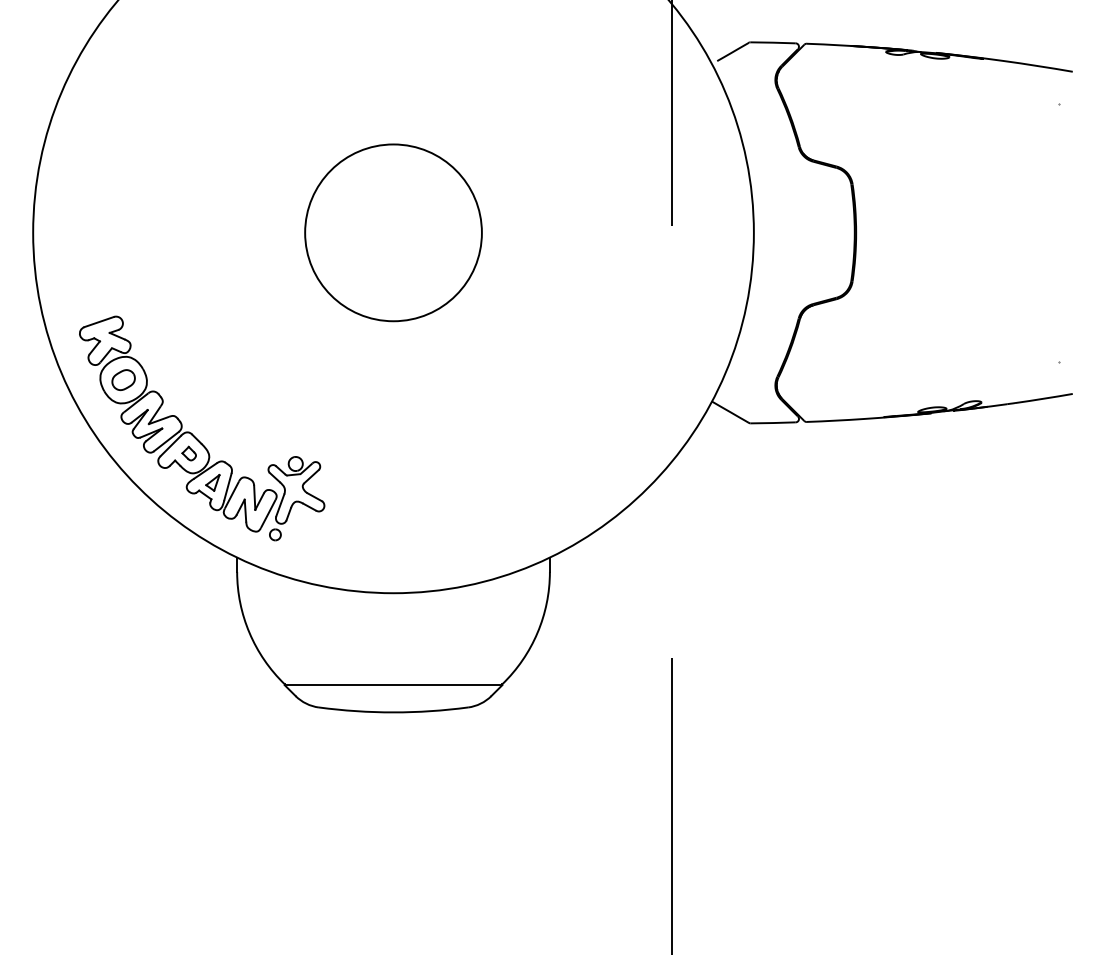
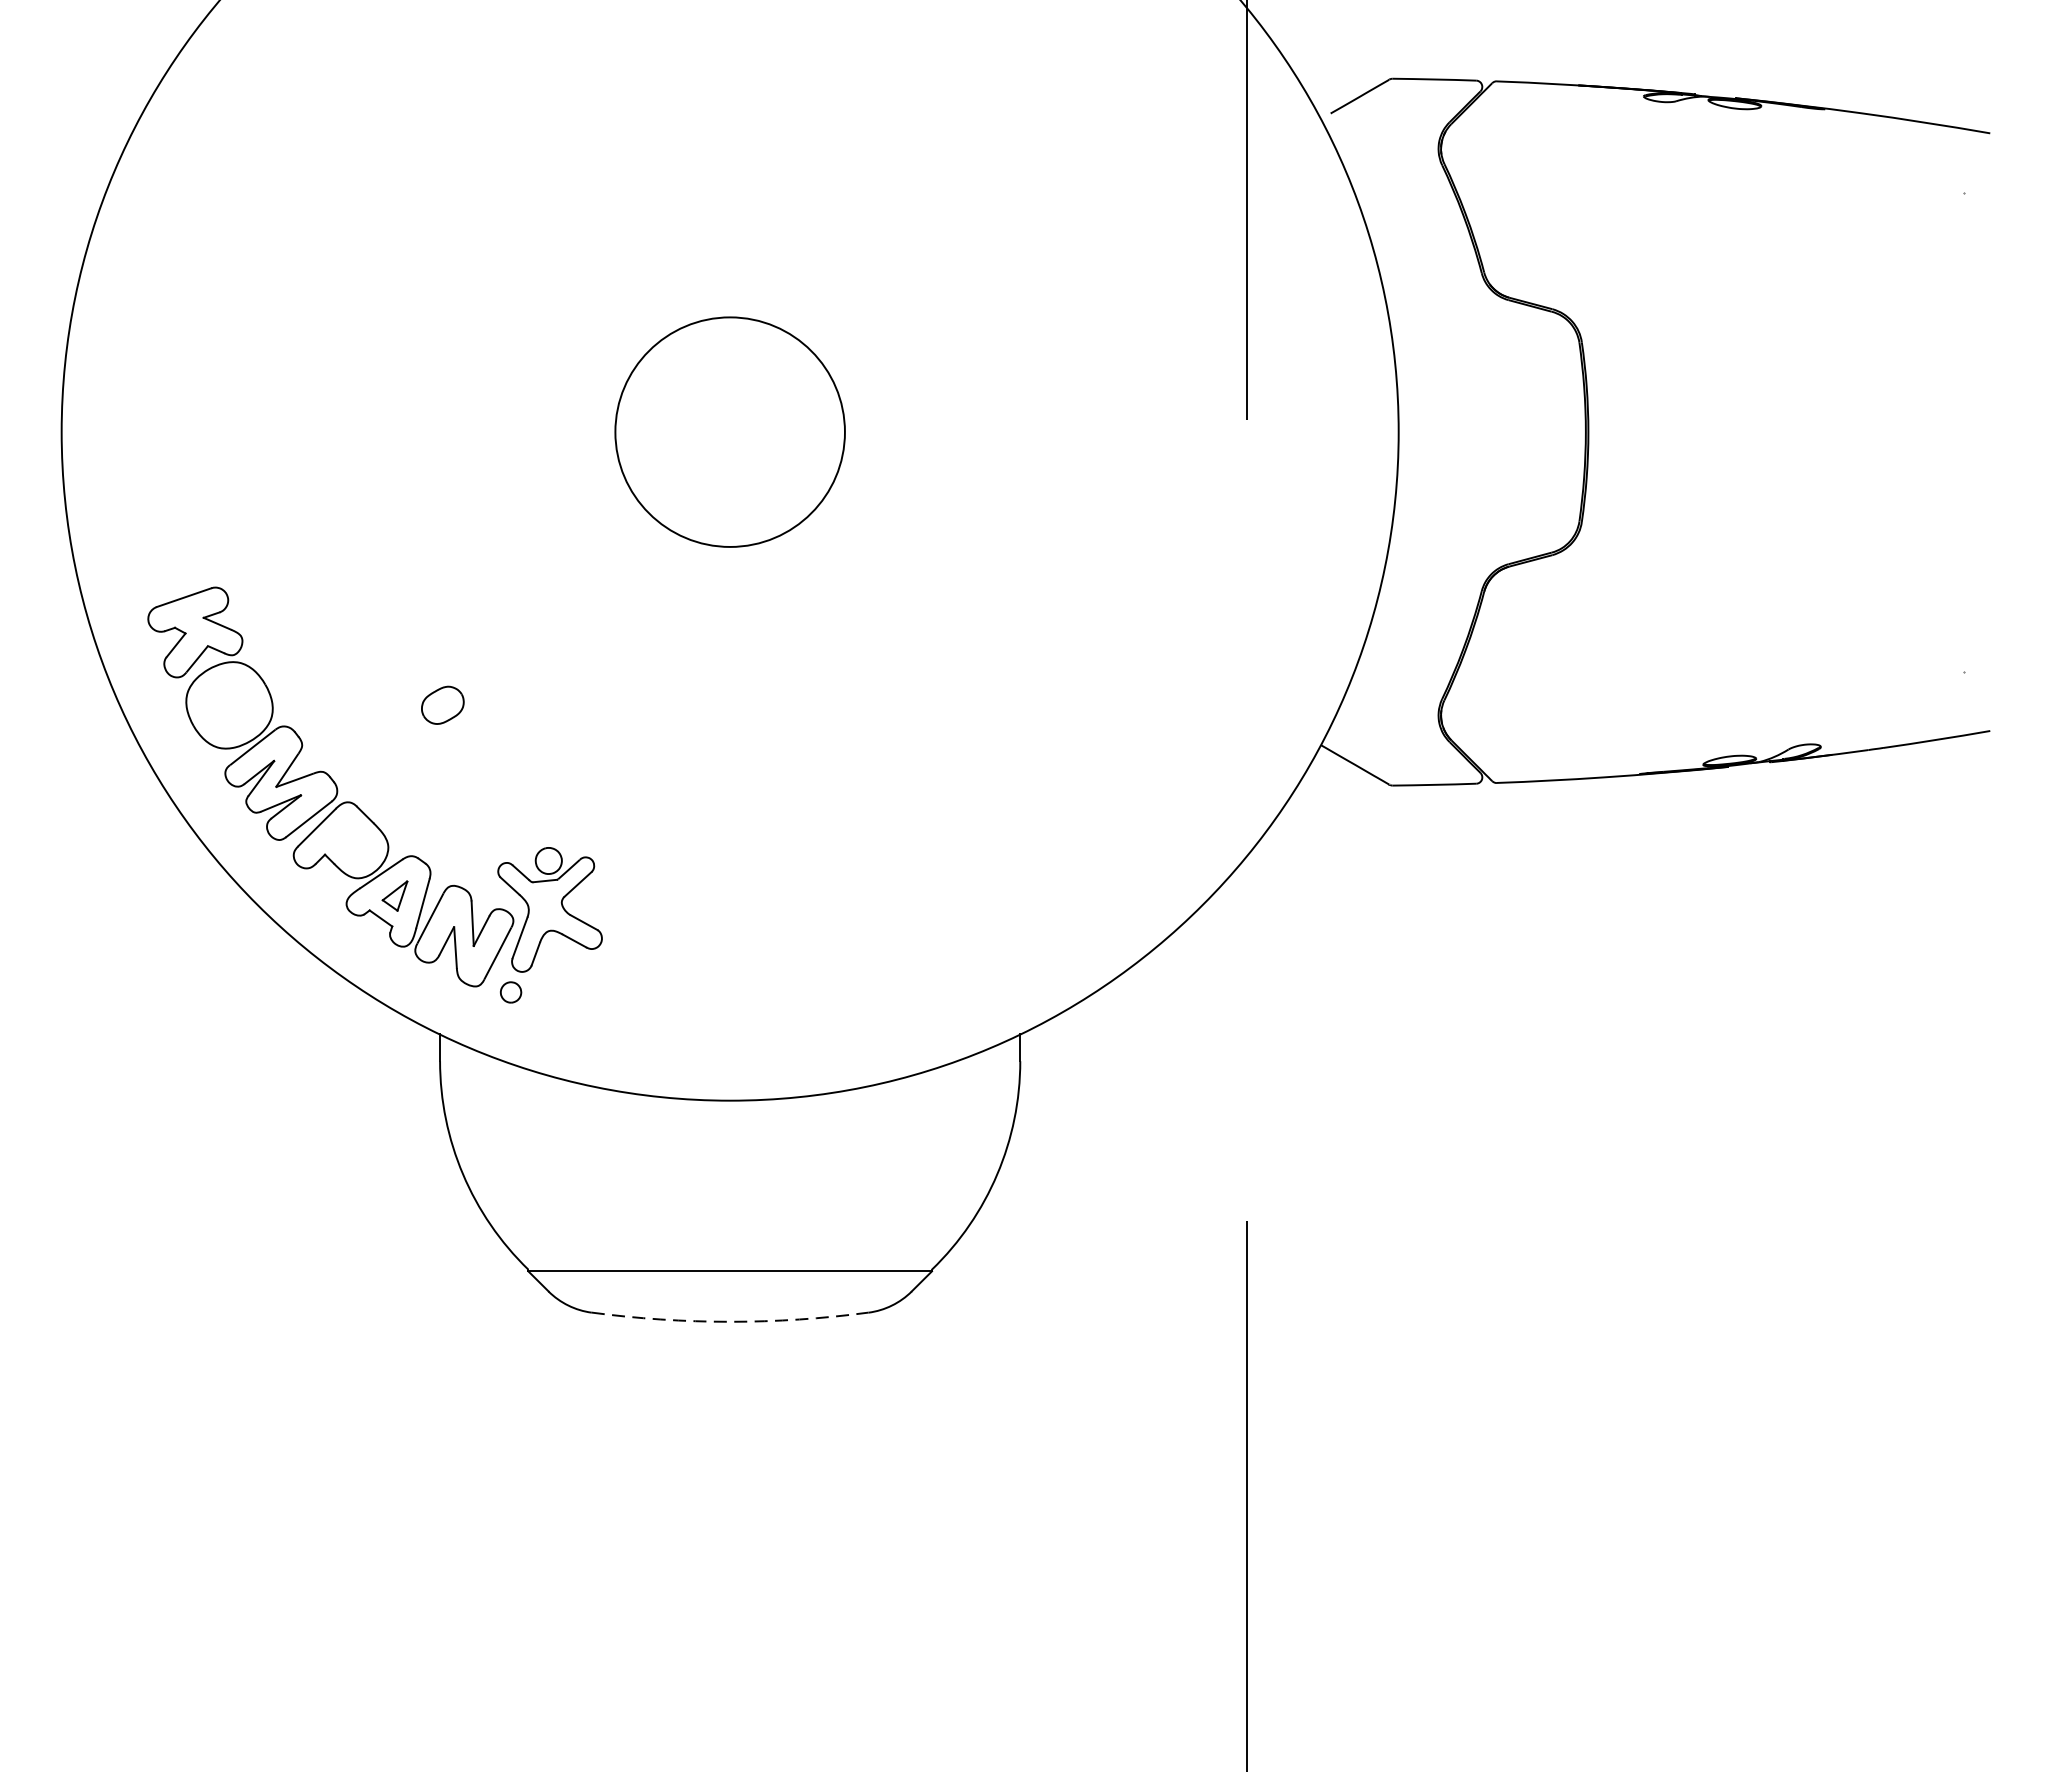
circle: (393, 232) -> (730, 431), size x0.7
part: (123, 380) -> (442, 706), moved
part: (188, 453) -> (349, 841), removed
arc: (393, 712) -> (730, 1321), solid -> dashed

